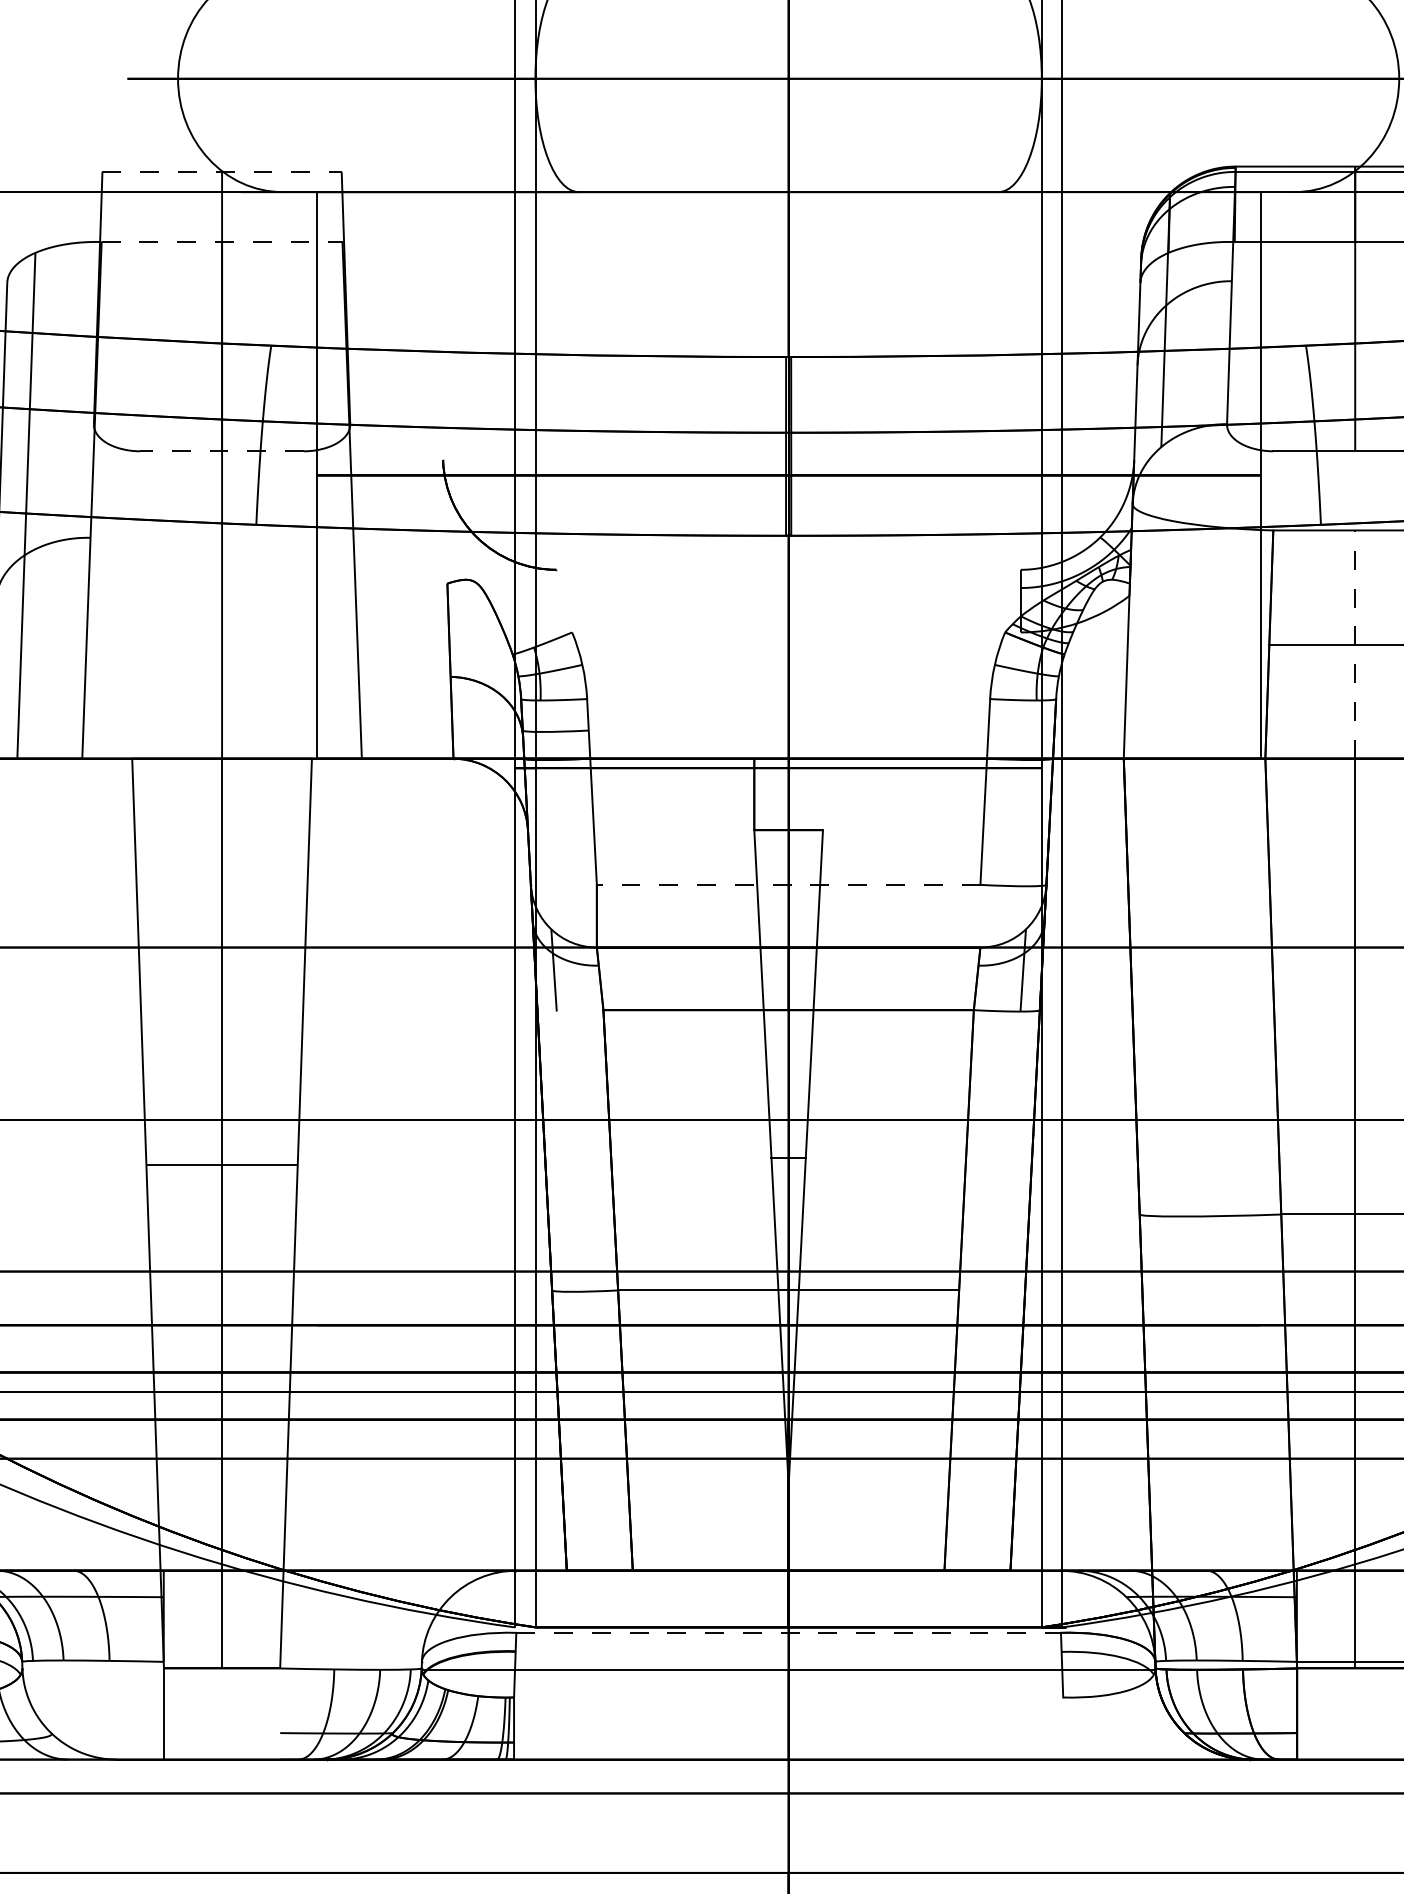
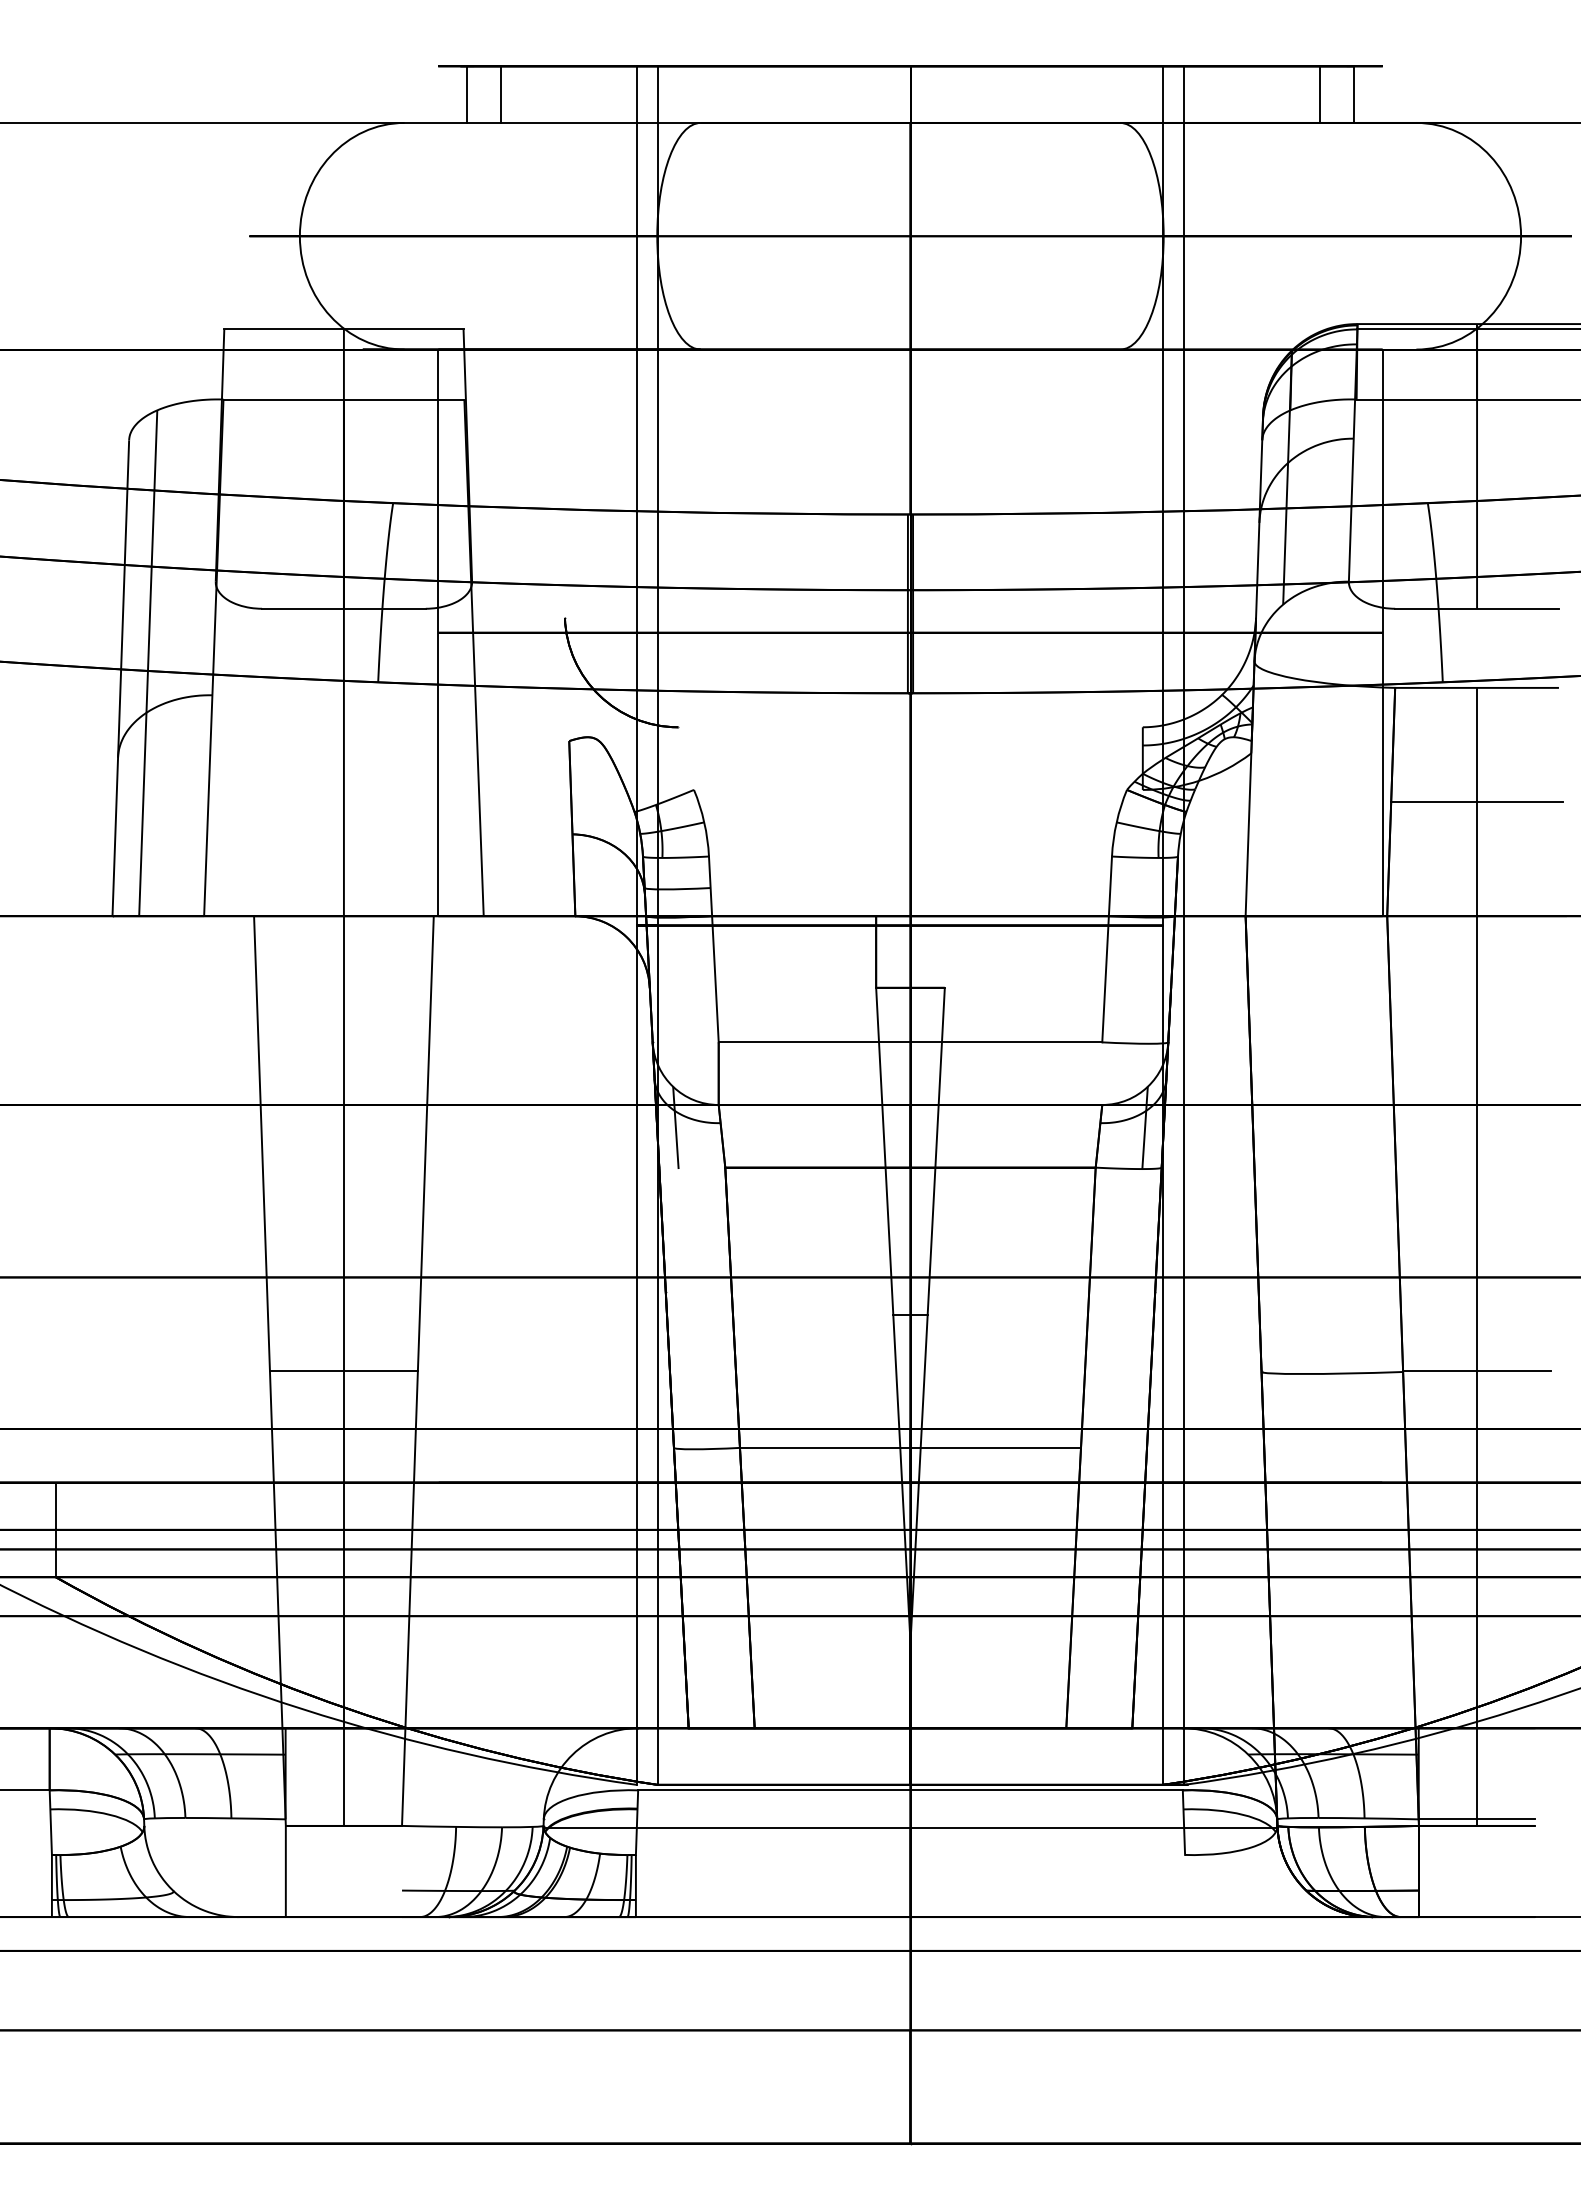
line: (221, 172) -> (343, 329), dashed -> solid
line: (222, 242) -> (344, 399), dashed -> solid
line: (221, 451) -> (343, 608), dashed -> solid
line: (1355, 644) -> (1477, 801), dashed -> solid
line: (788, 885) -> (910, 1042), dashed -> solid
line: (221, 1165) -> (343, 1371), moved
line: (788, 1633) -> (910, 1790), dashed -> solid

